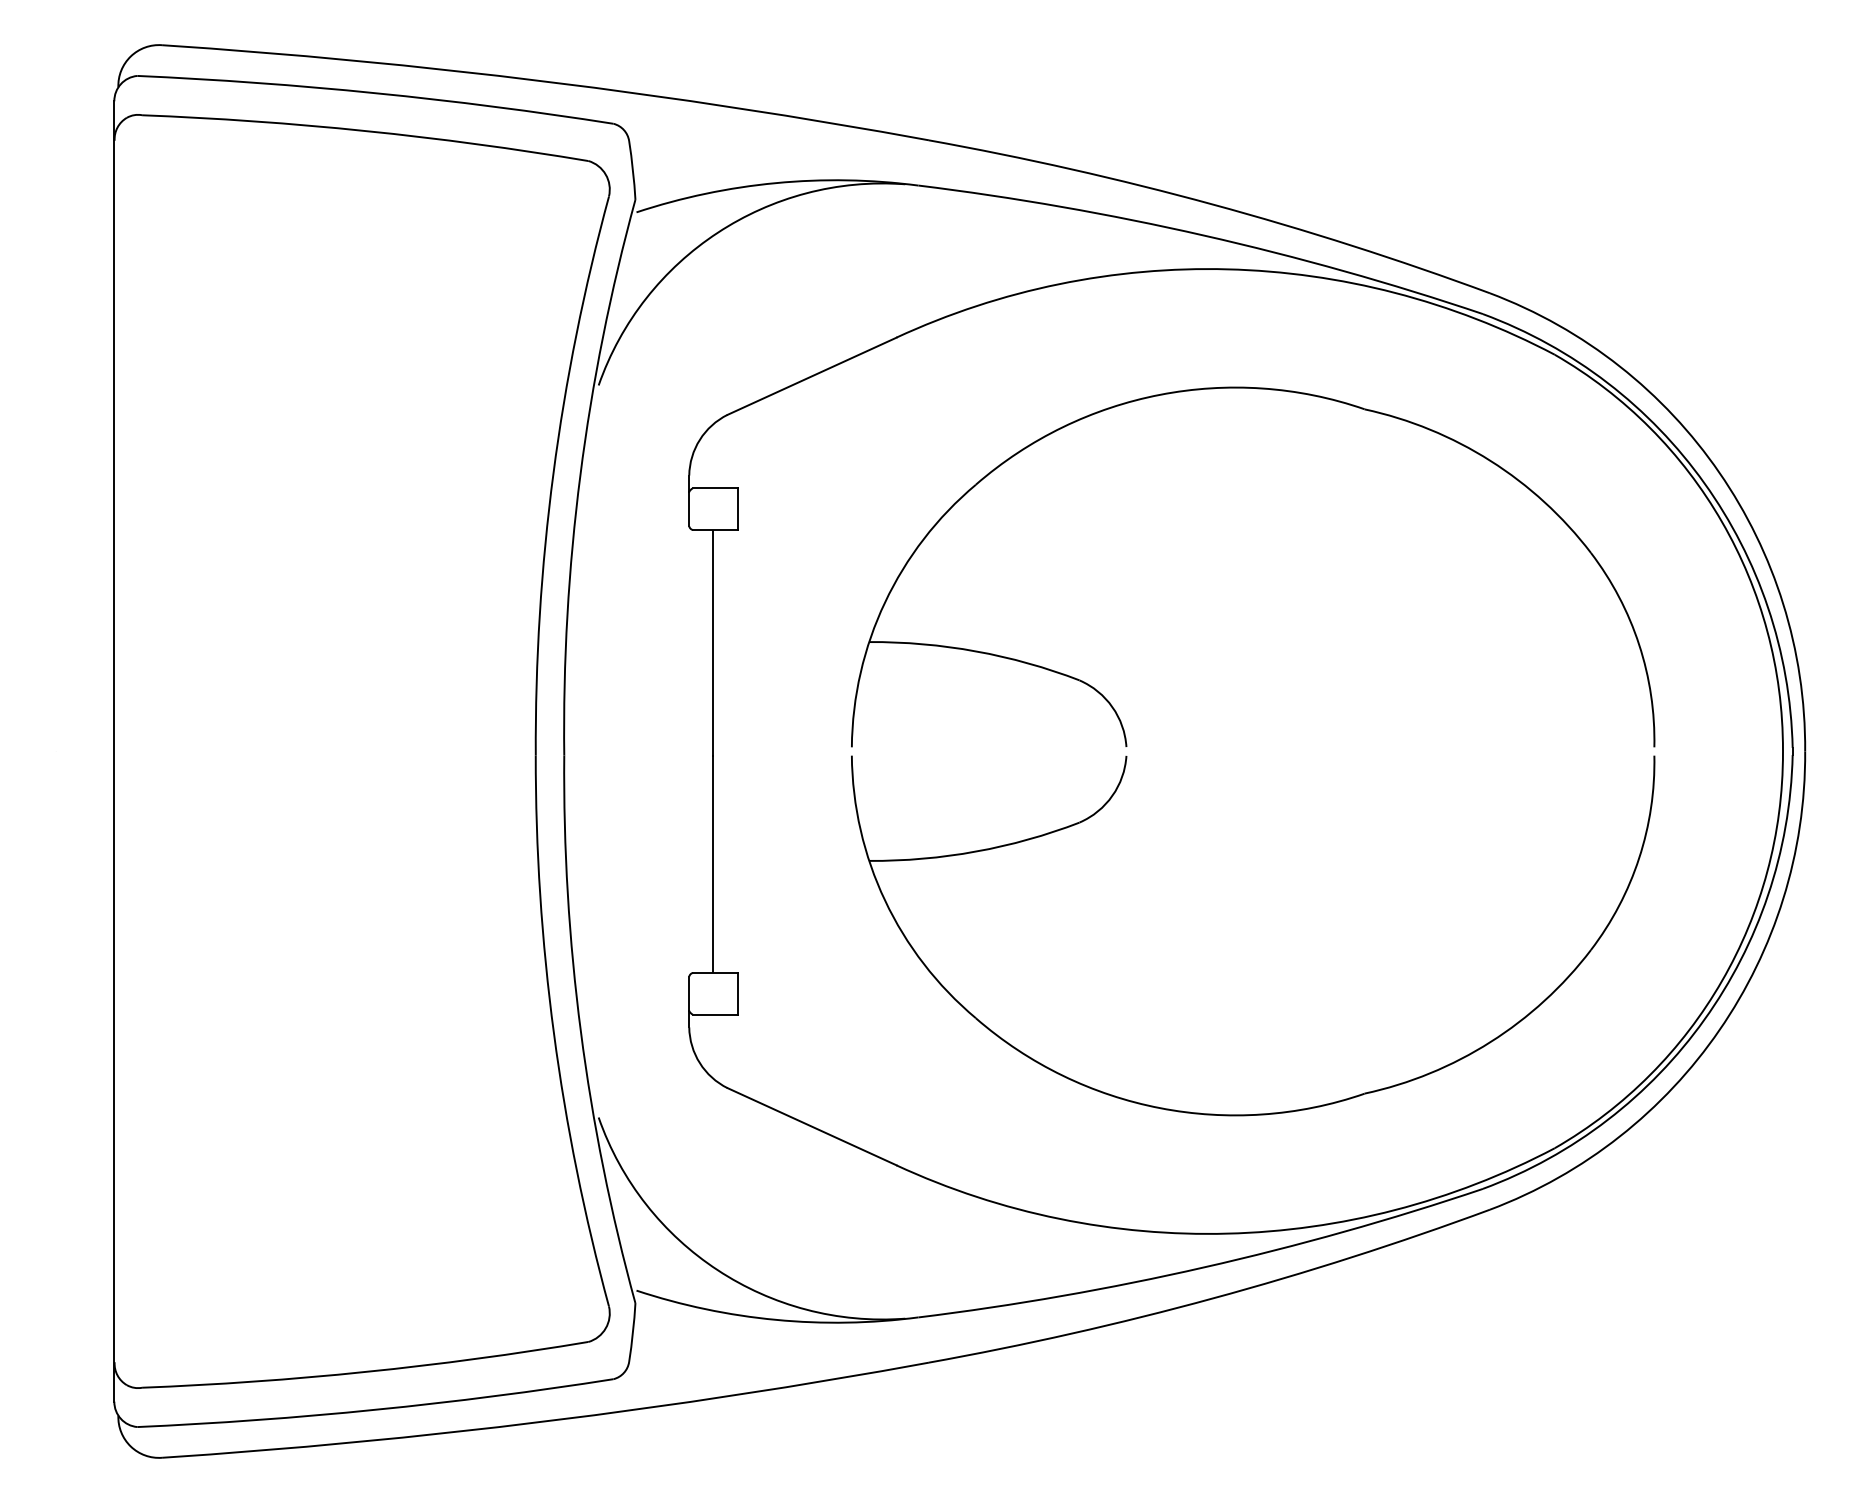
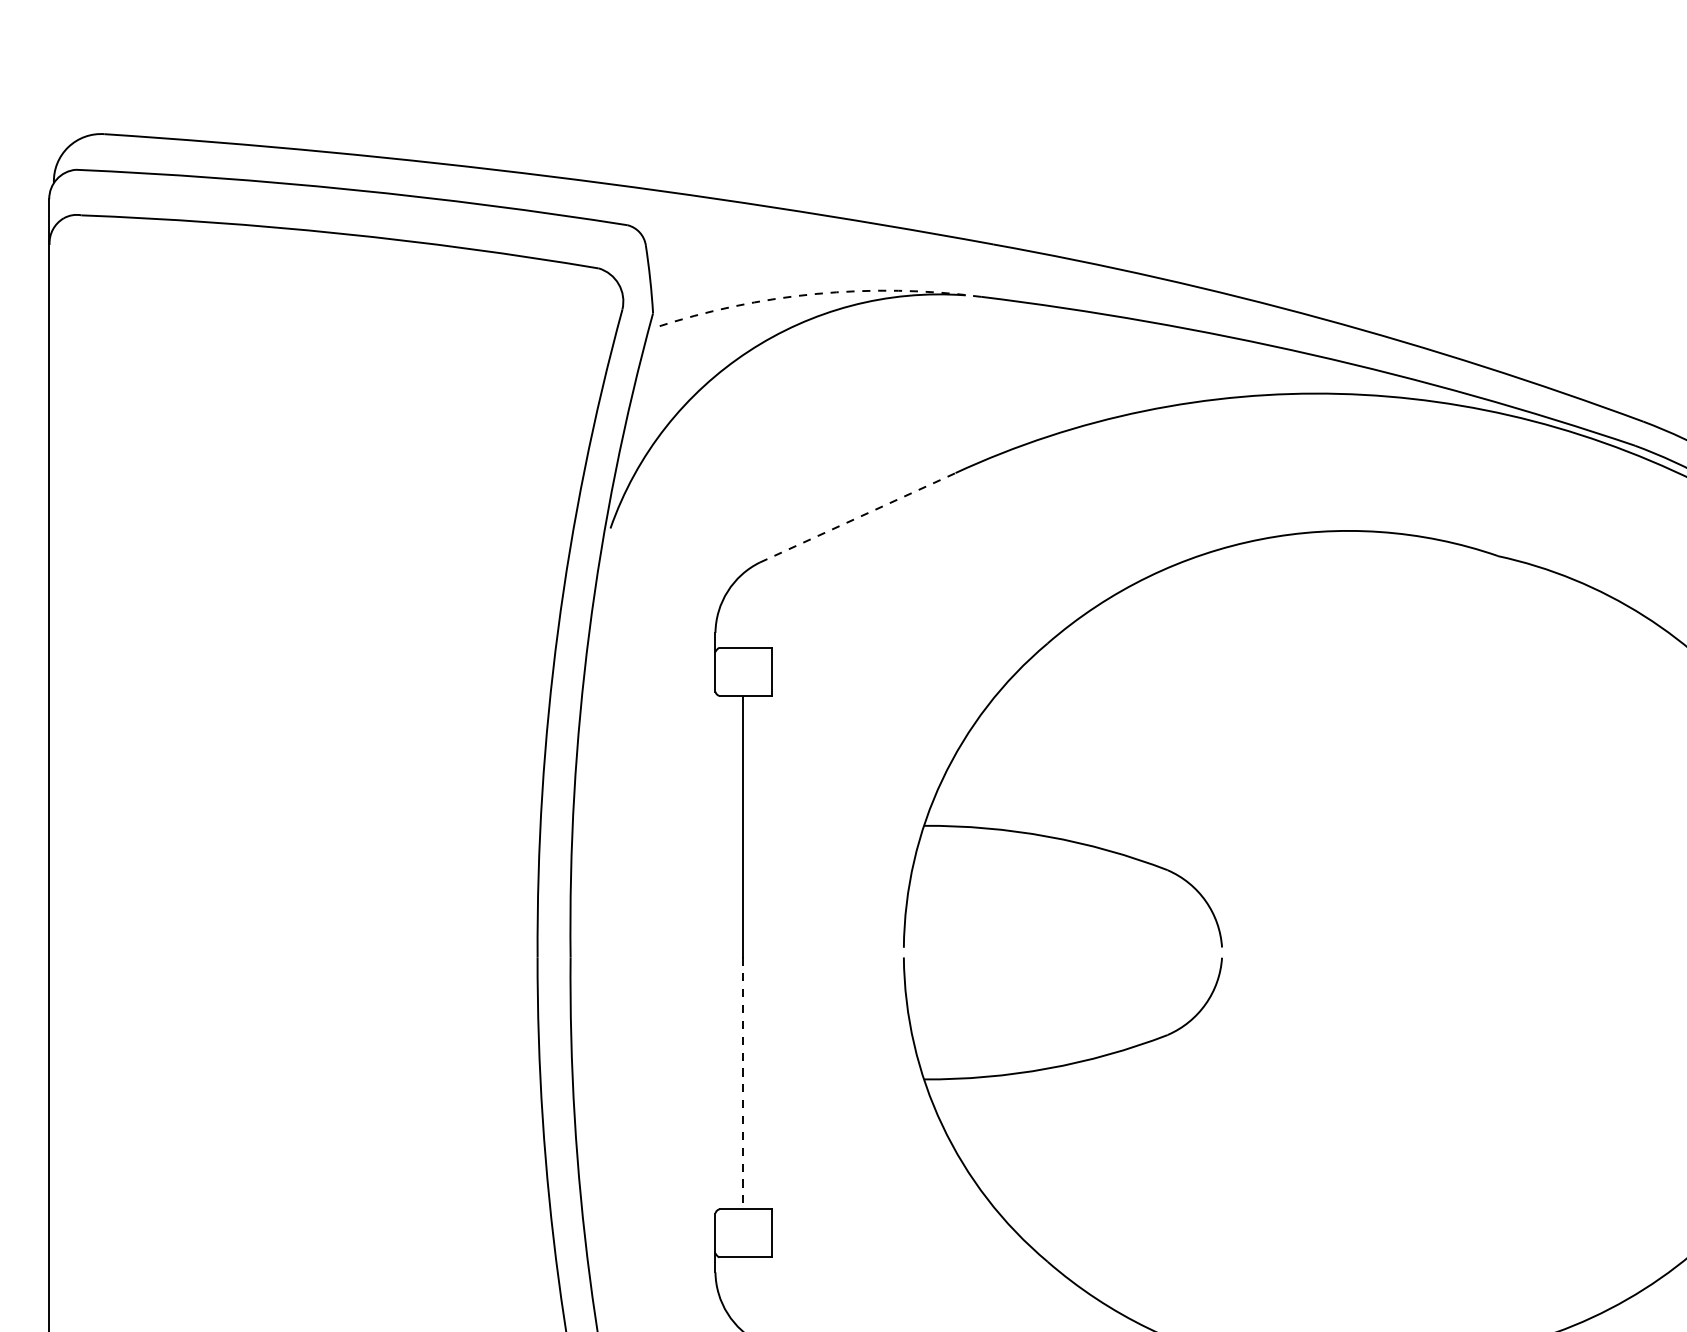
arc: (776, 183) -> (816, 294), solid -> dashed
line: (812, 376) -> (858, 518), solid -> dashed
line: (712, 864) -> (742, 1083), solid -> dashed

